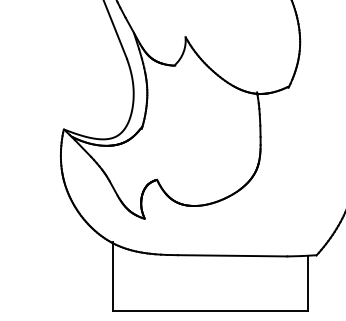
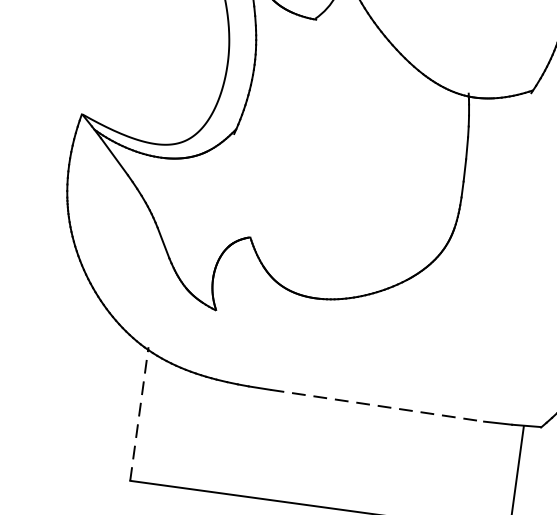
line: (232, 255) -> (377, 405), solid -> dashed
line: (113, 275) -> (139, 412), solid -> dashed

